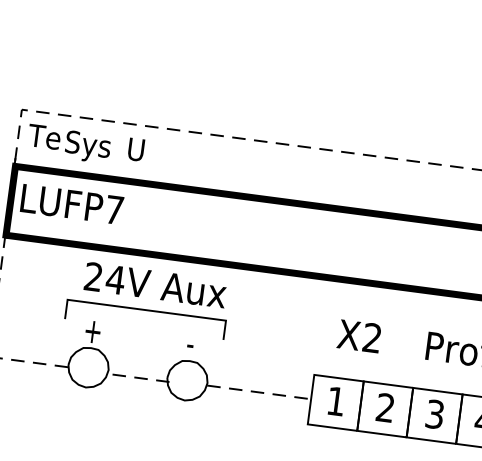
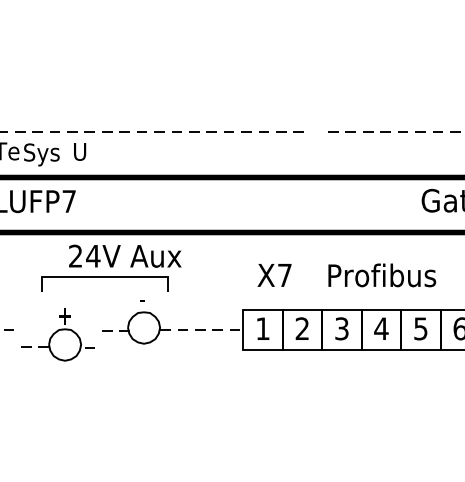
line: (434, 162) -> (315, 131), removed
text: (156, 284) -> (125, 255), moved
text: (372, 336) -> (284, 274), X2 -> X7
part: (80, 353) -> (57, 334), moved

